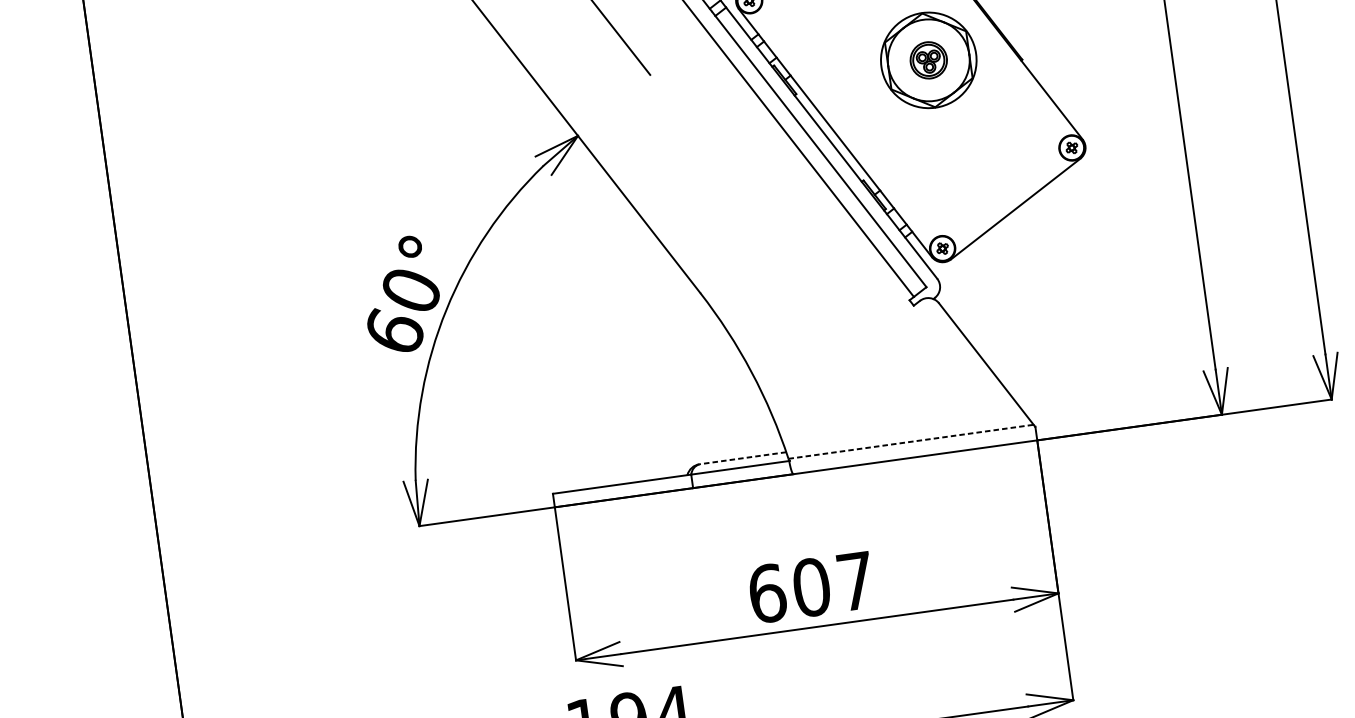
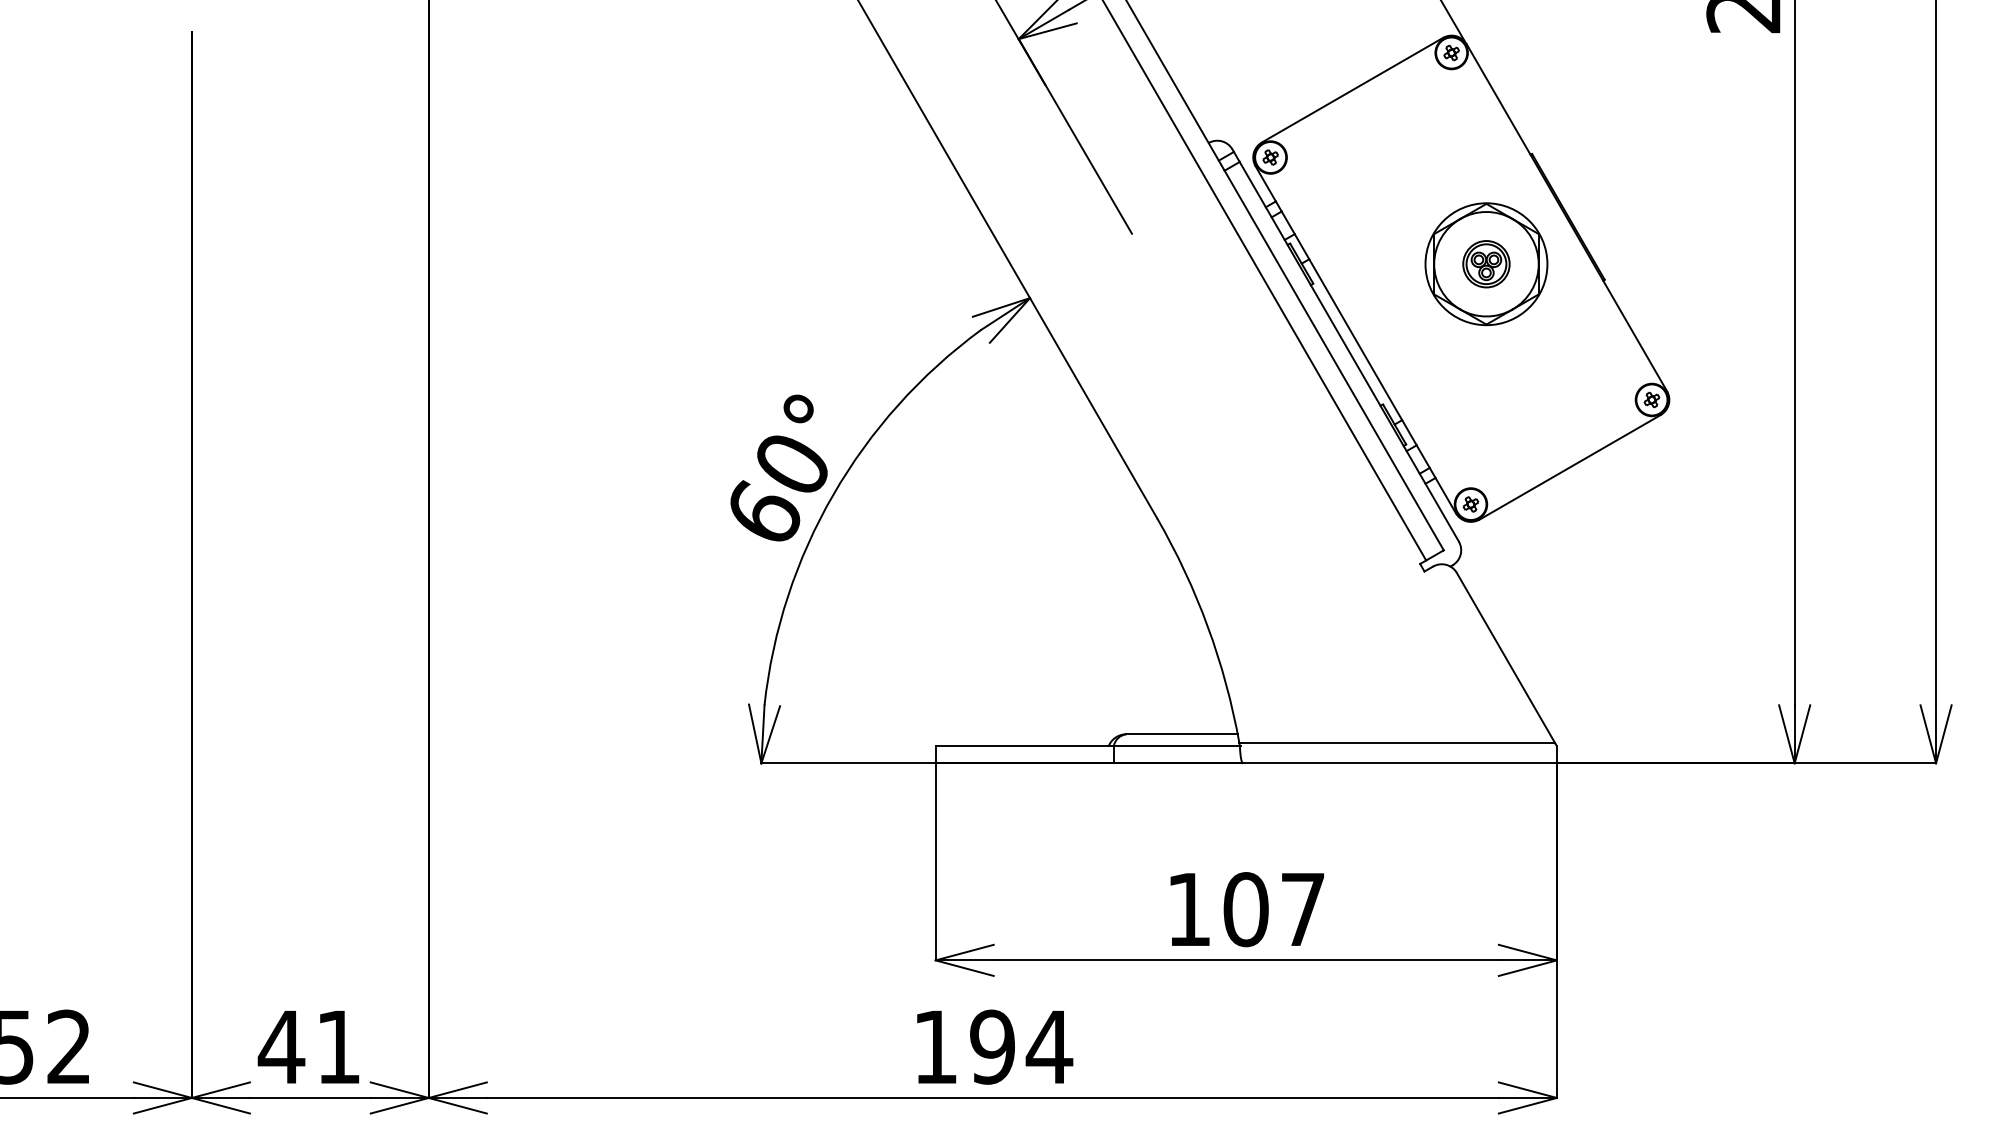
line: (911, 442) -> (1397, 743), dashed -> solid
line: (742, 458) -> (1181, 734), dashed -> solid
text: (767, 593) -> (1189, 909), 607 -> 107

